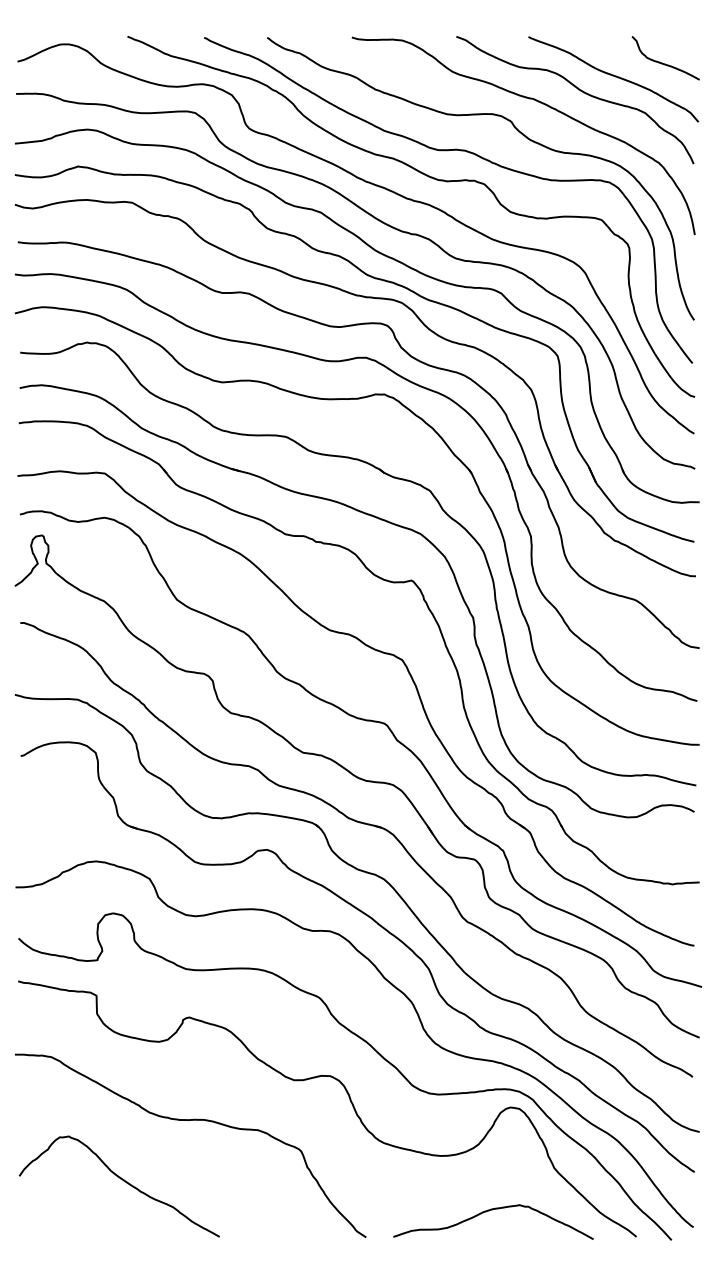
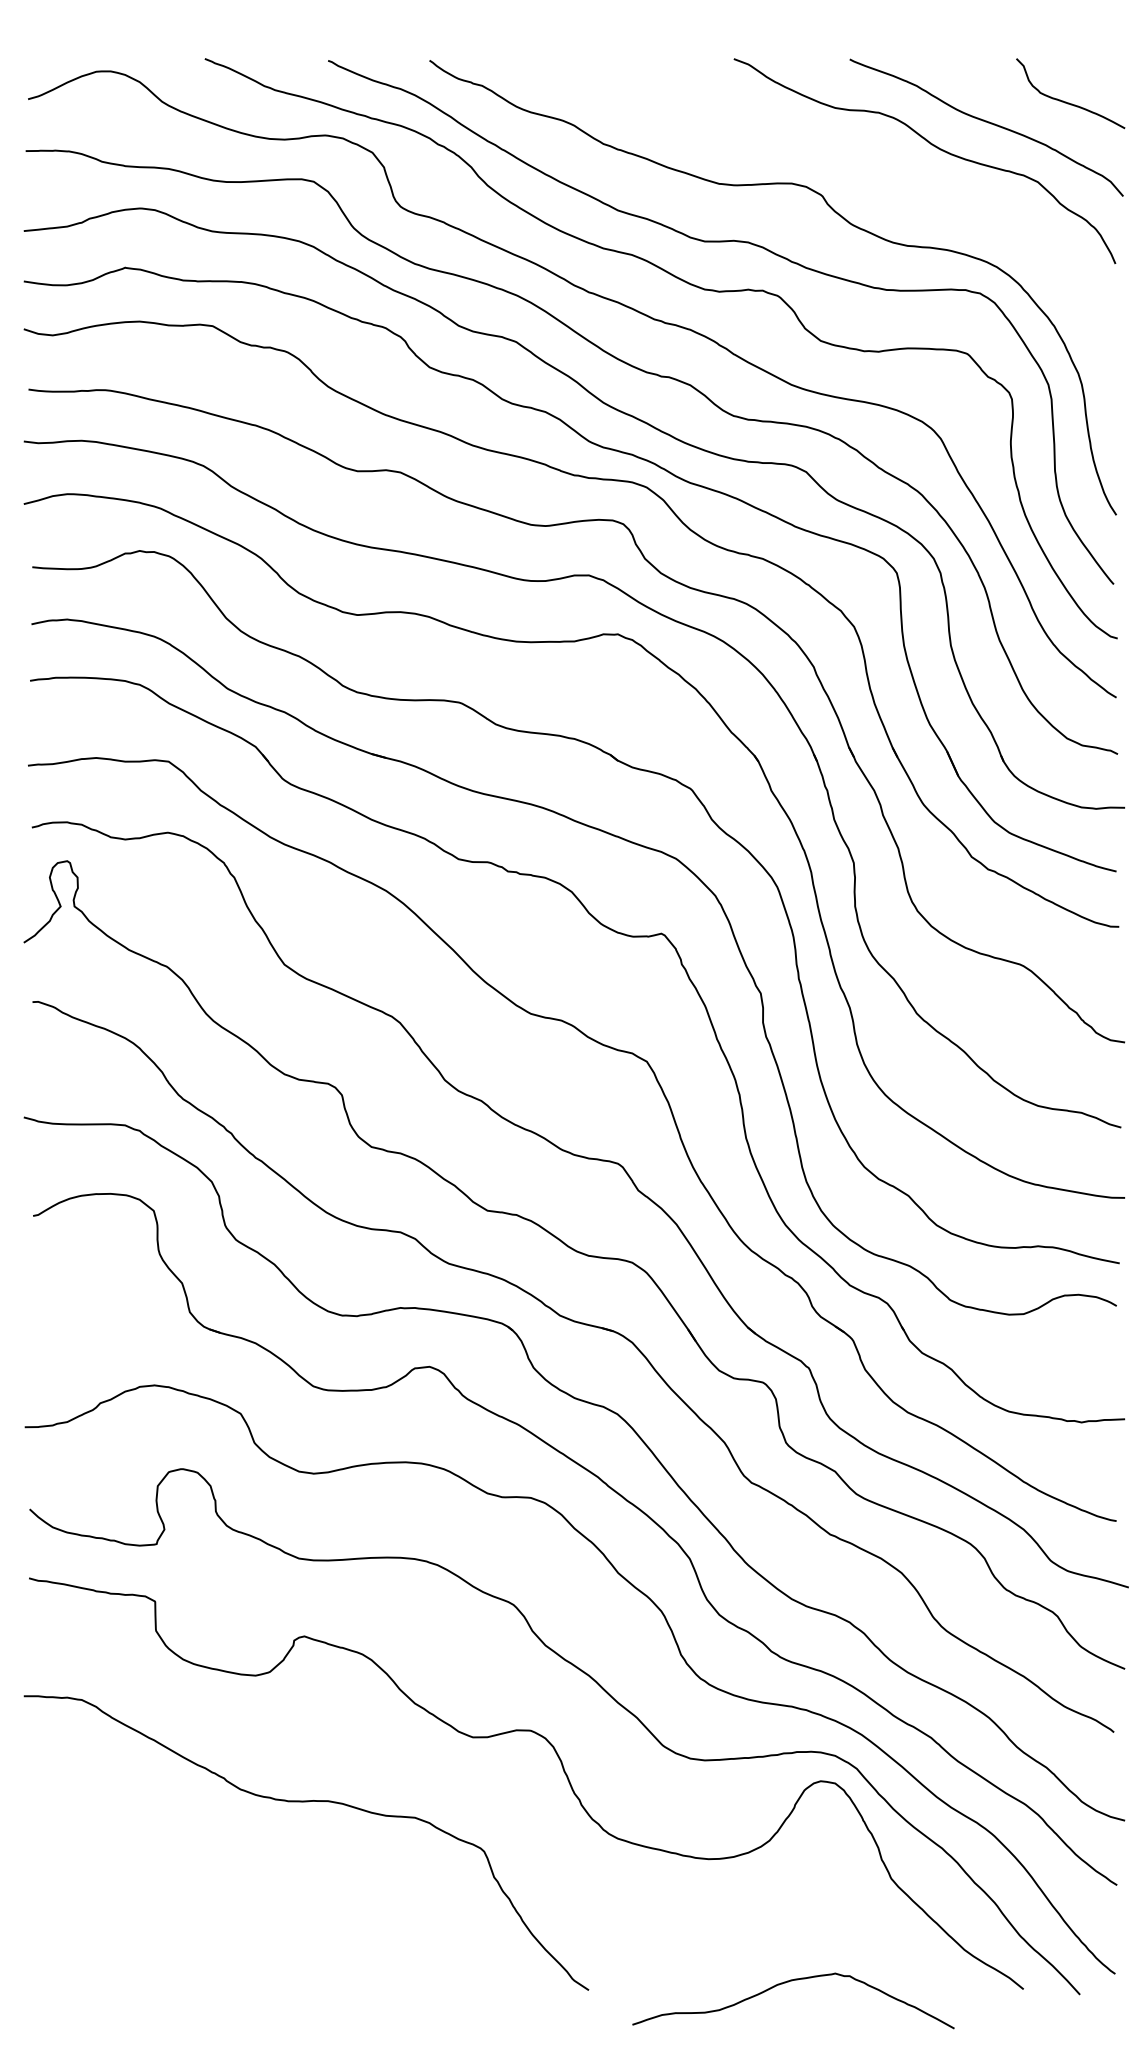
curve: (540, 103) -> (869, 166), removed
curve: (123, 1181) -> (198, 1900), removed
curve: (489, 1211) -> (787, 1983), moved

